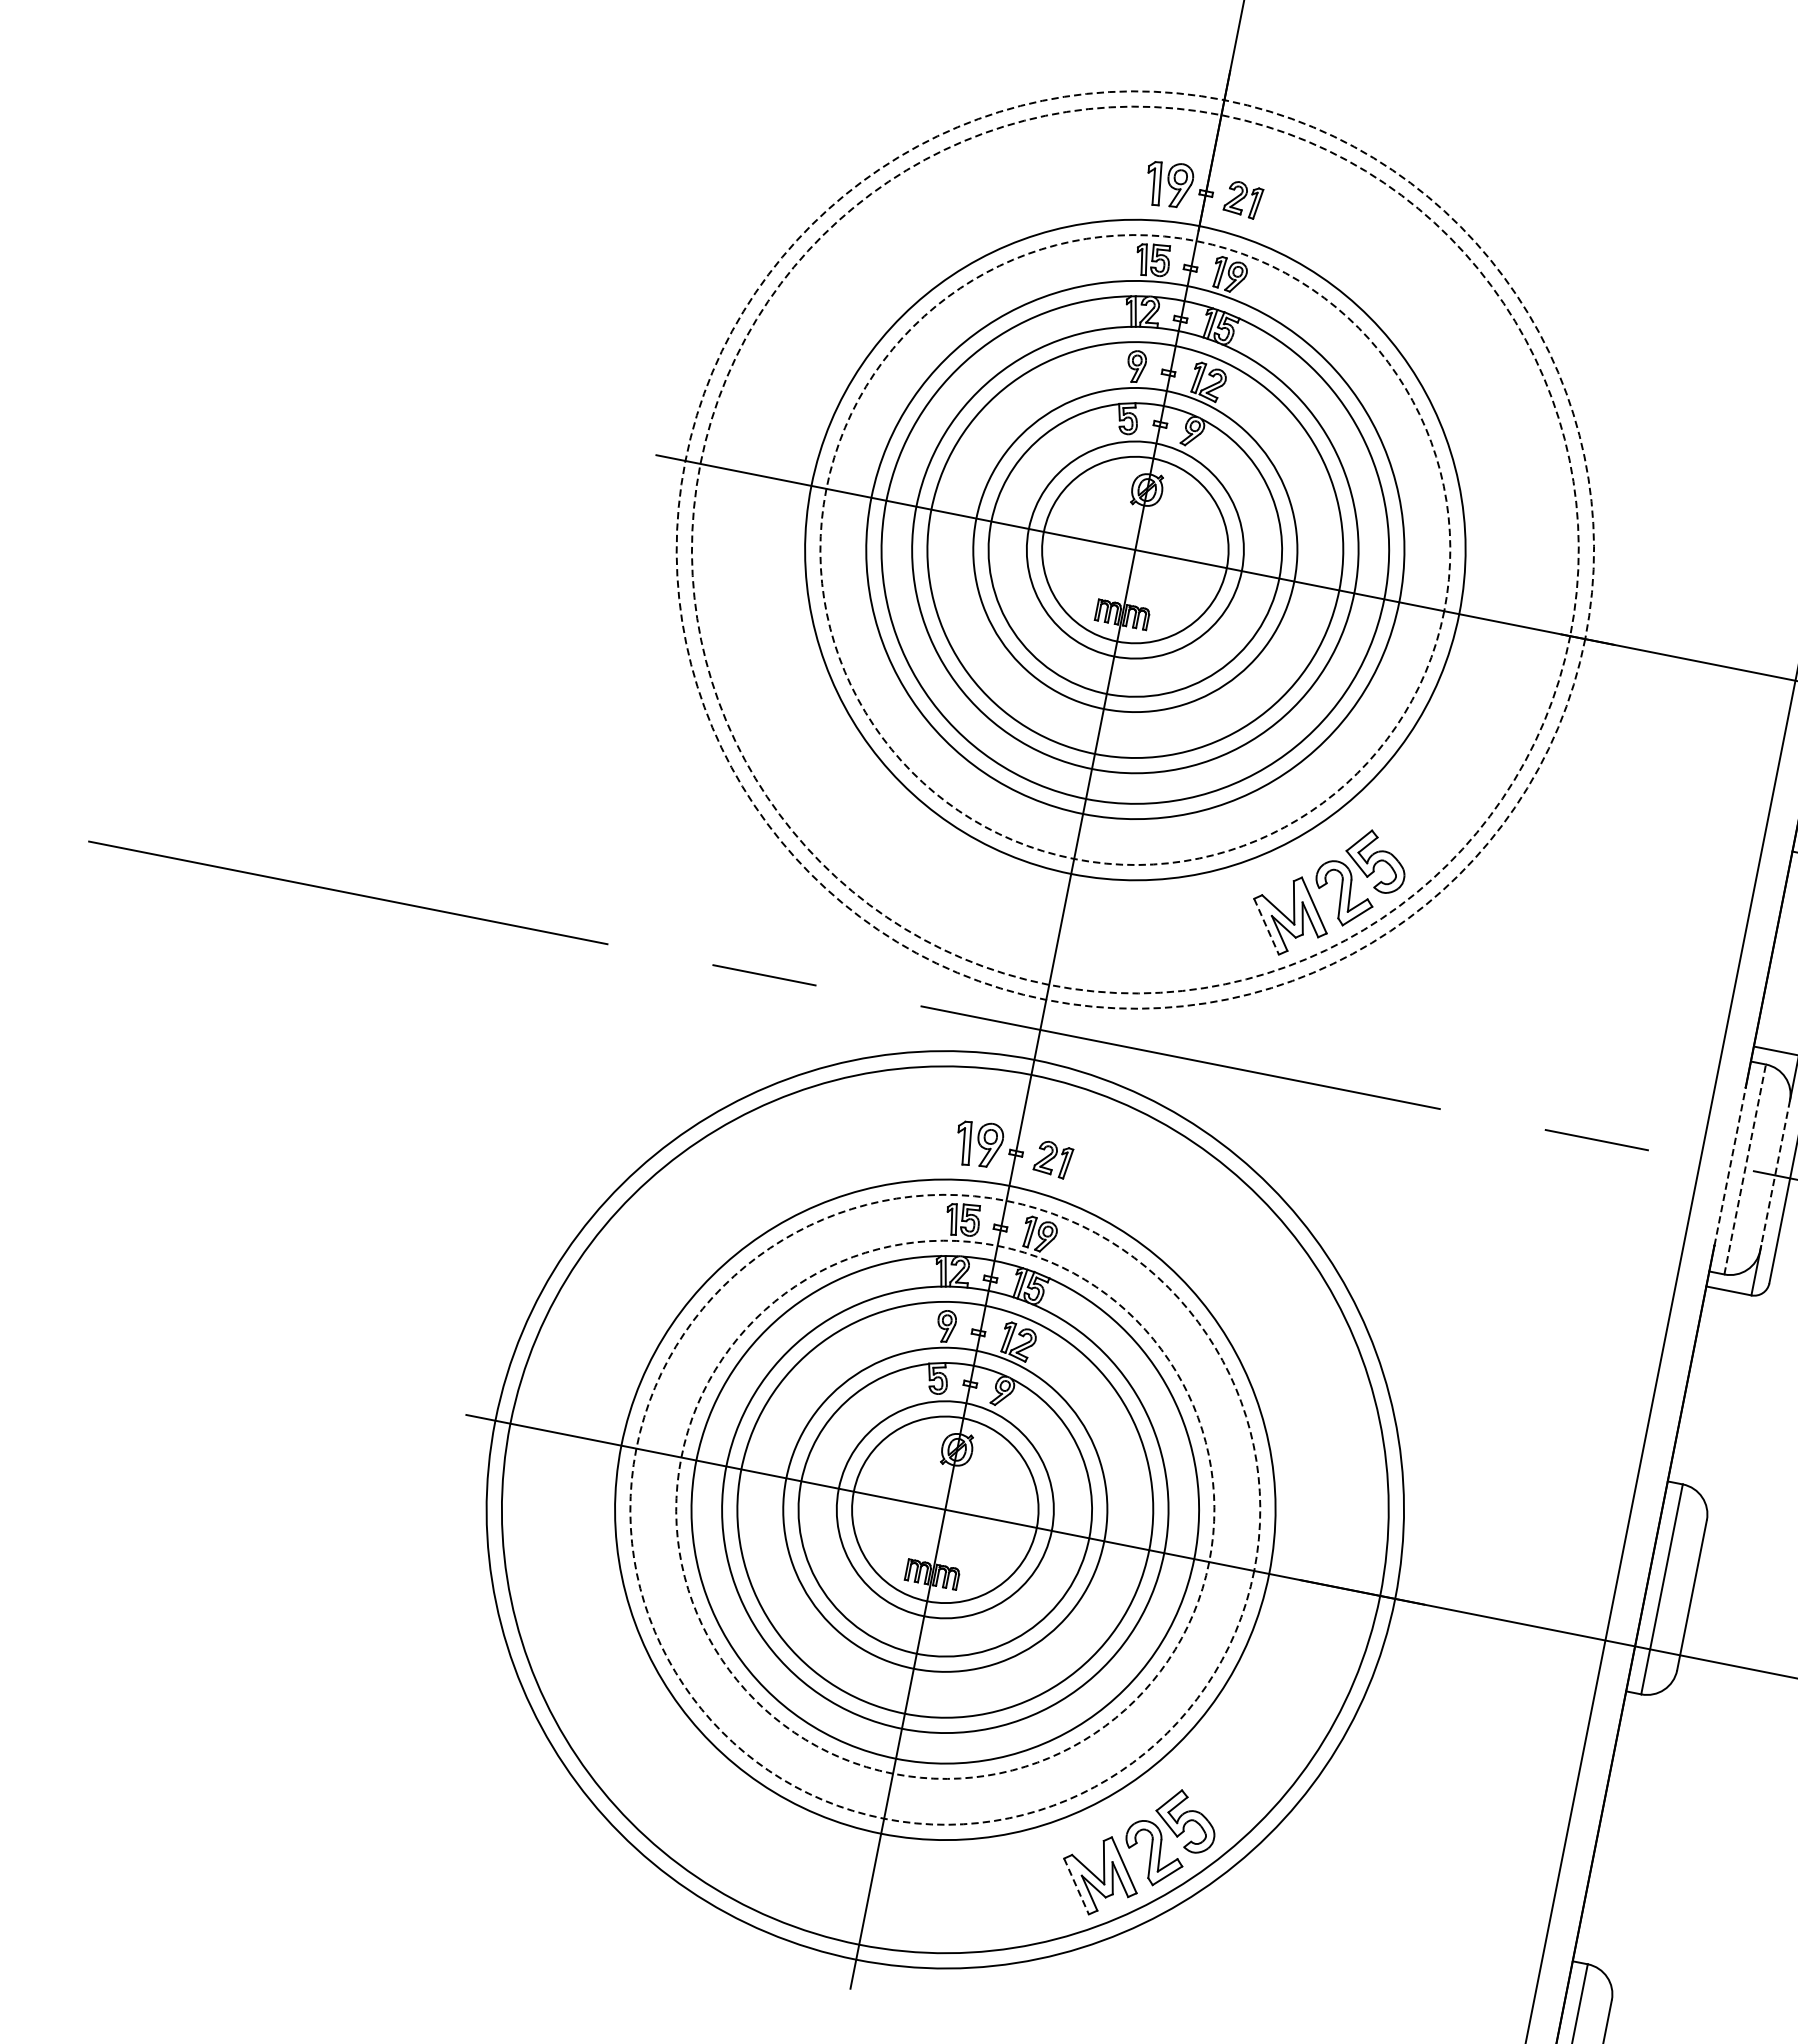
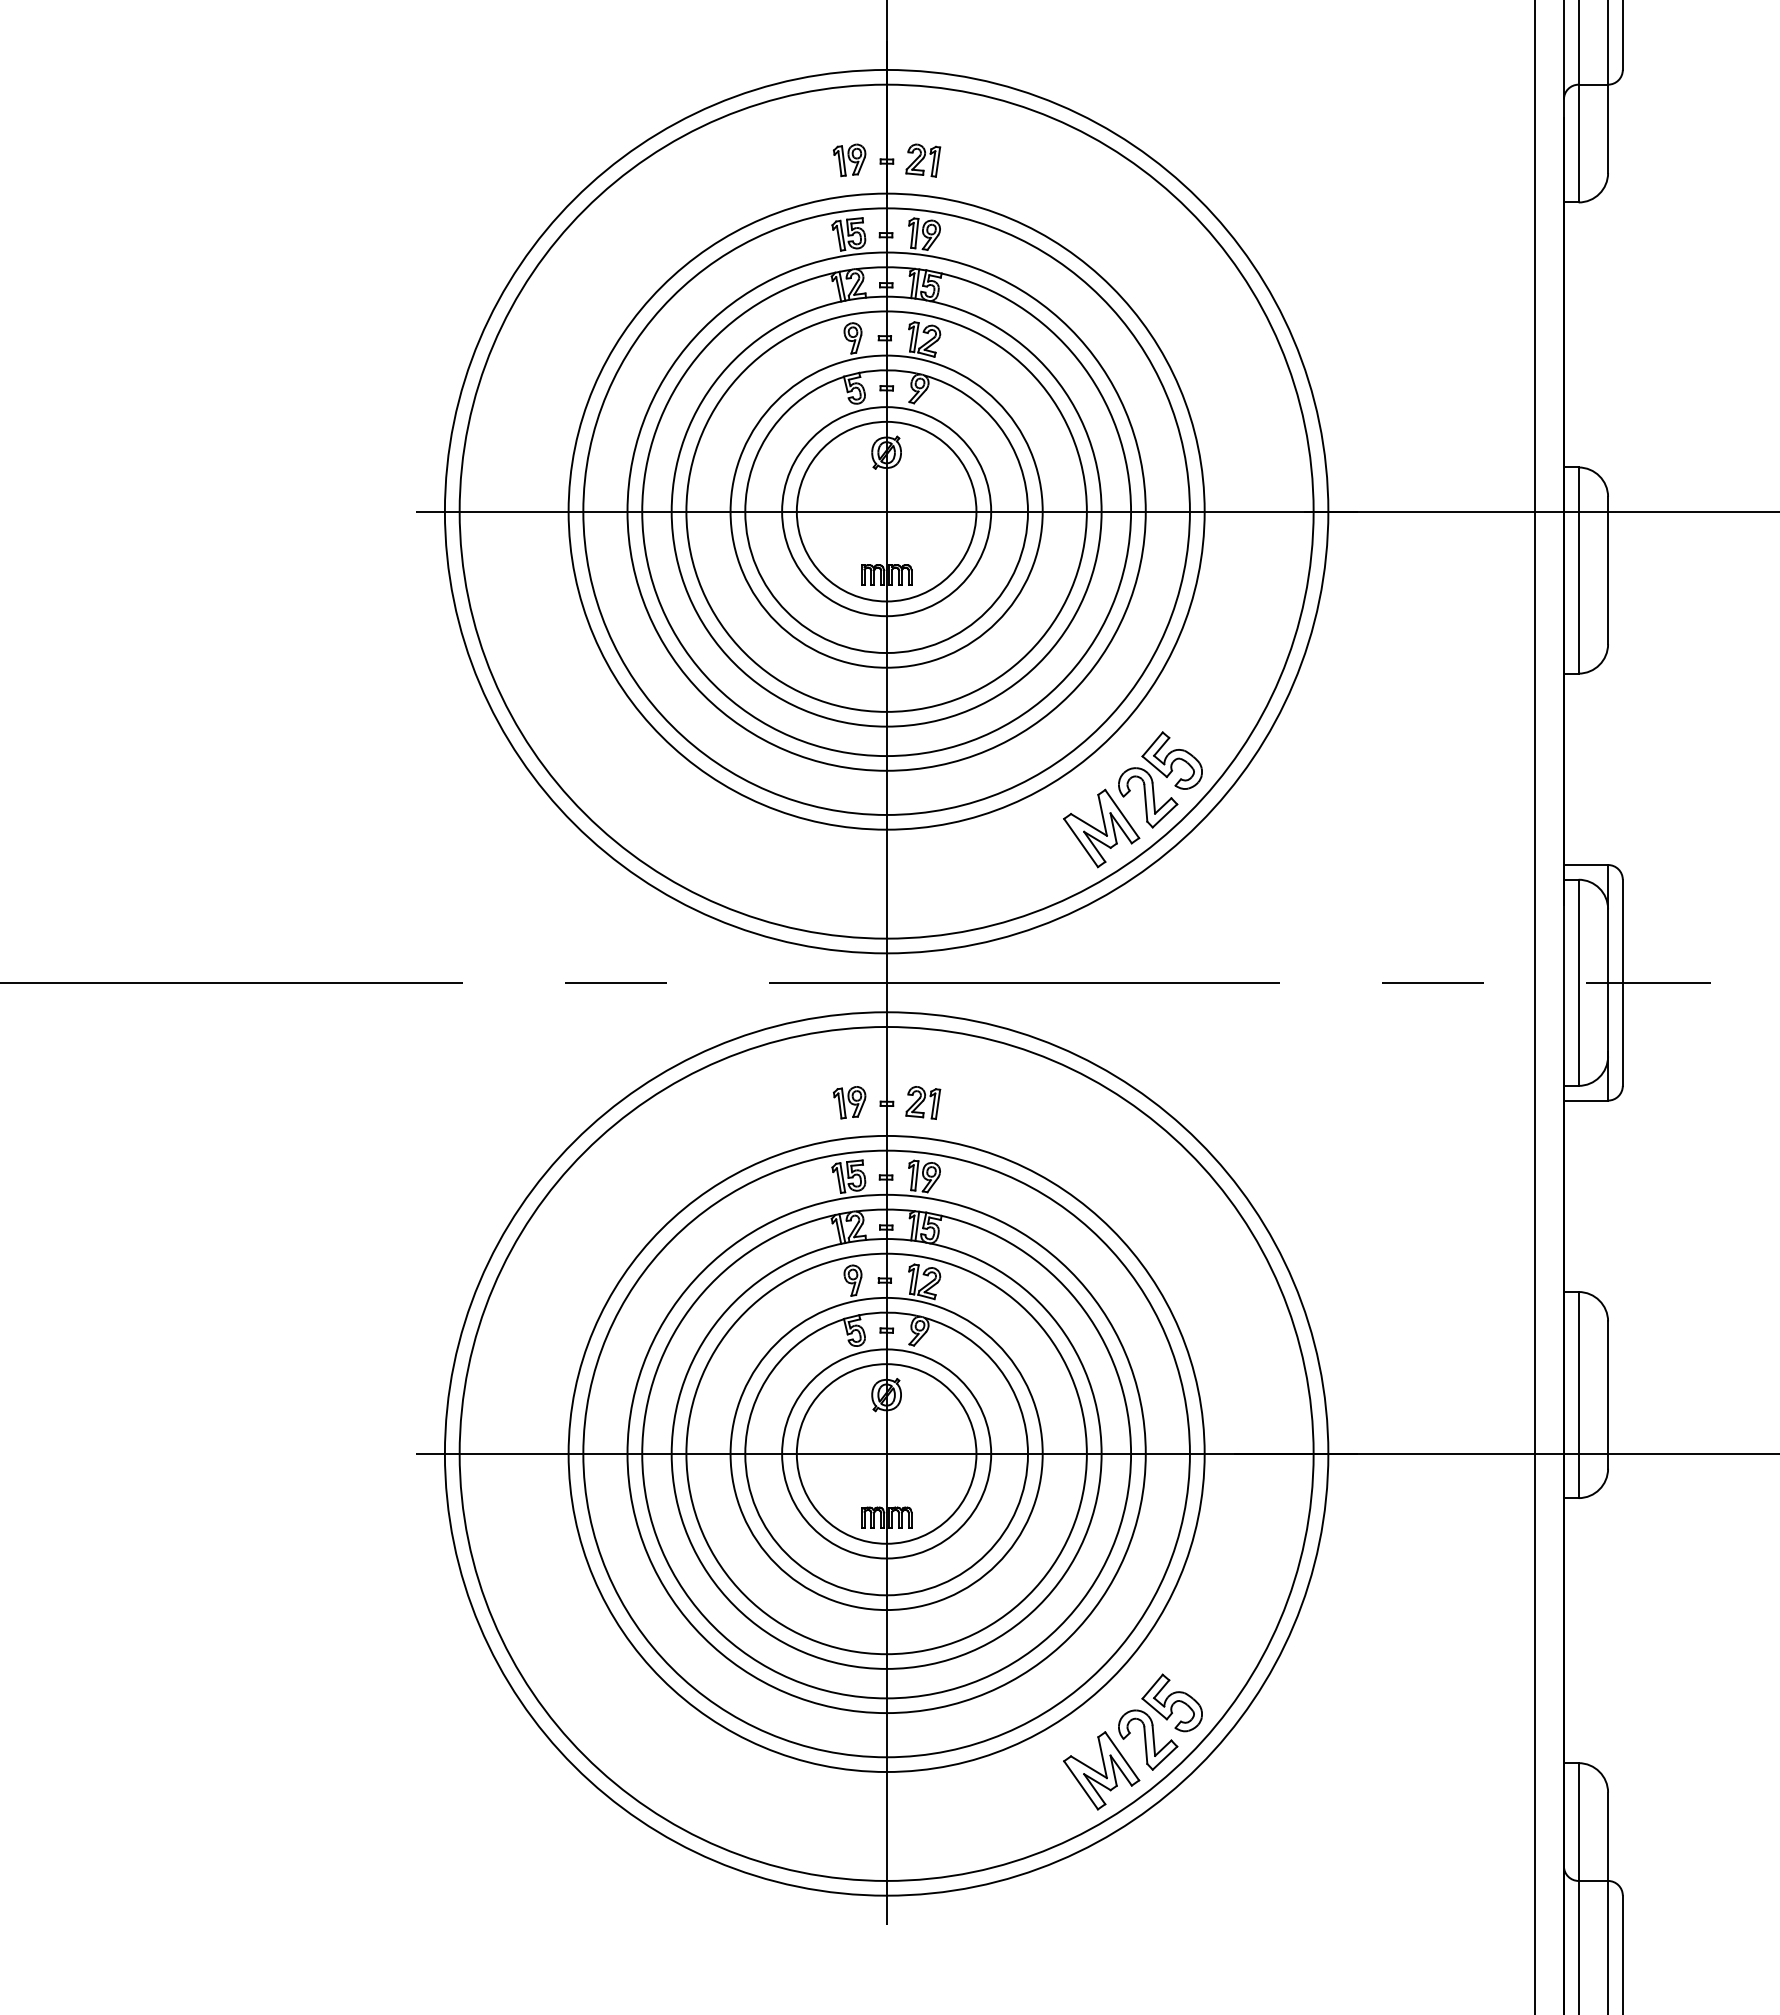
part: (1168, 184) -> (849, 160), size x0.71
circle: (1135, 549) -> (886, 511), dashed -> solid
circle: (1135, 549) -> (886, 511), dashed -> solid
circle: (1135, 549) -> (886, 511), dashed -> solid
line: (1266, 927) -> (1081, 843), dashed -> solid
part: (978, 1144) -> (849, 1102), size x0.71
line: (1729, 1166) -> (1563, 982), dashed -> solid
line: (1745, 1169) -> (1578, 982), dashed -> solid
line: (1775, 1175) -> (1608, 982), dashed -> solid
circle: (945, 1509) -> (886, 1453), dashed -> solid
circle: (945, 1509) -> (886, 1453), dashed -> solid
line: (1076, 1886) -> (1081, 1785), dashed -> solid

